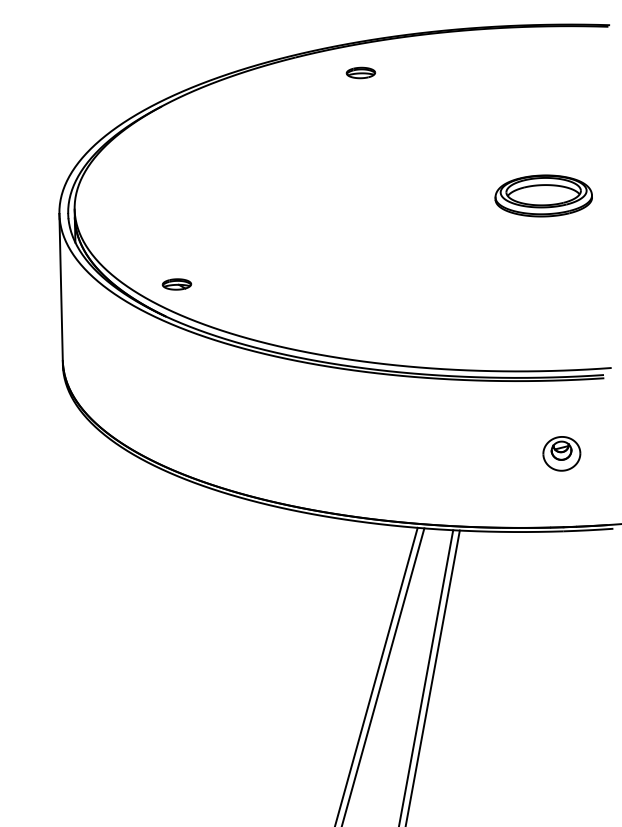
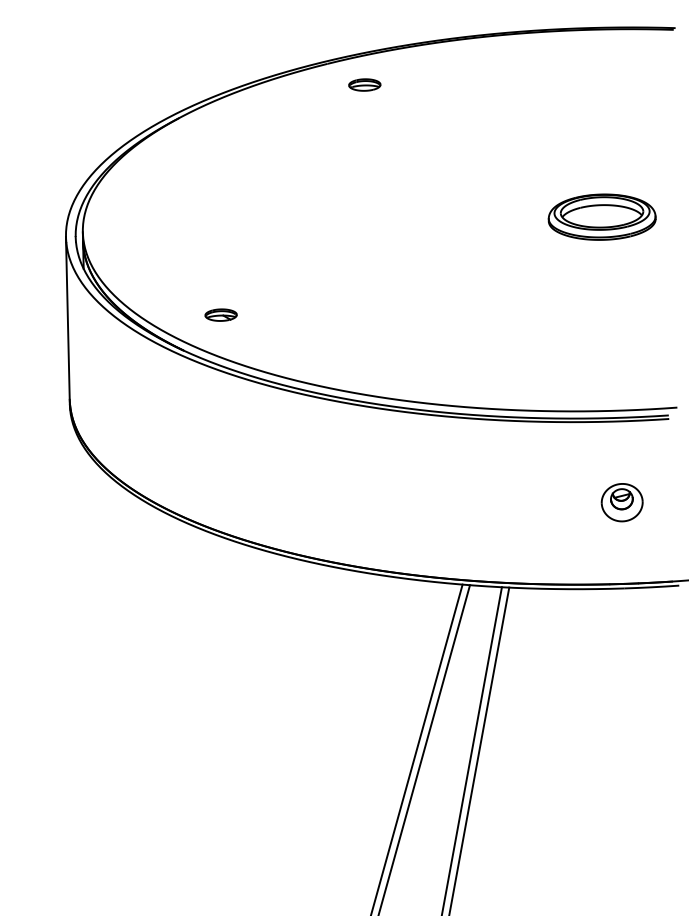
part: (360, 72) -> (364, 84), moved
part: (176, 283) -> (220, 314), moved

